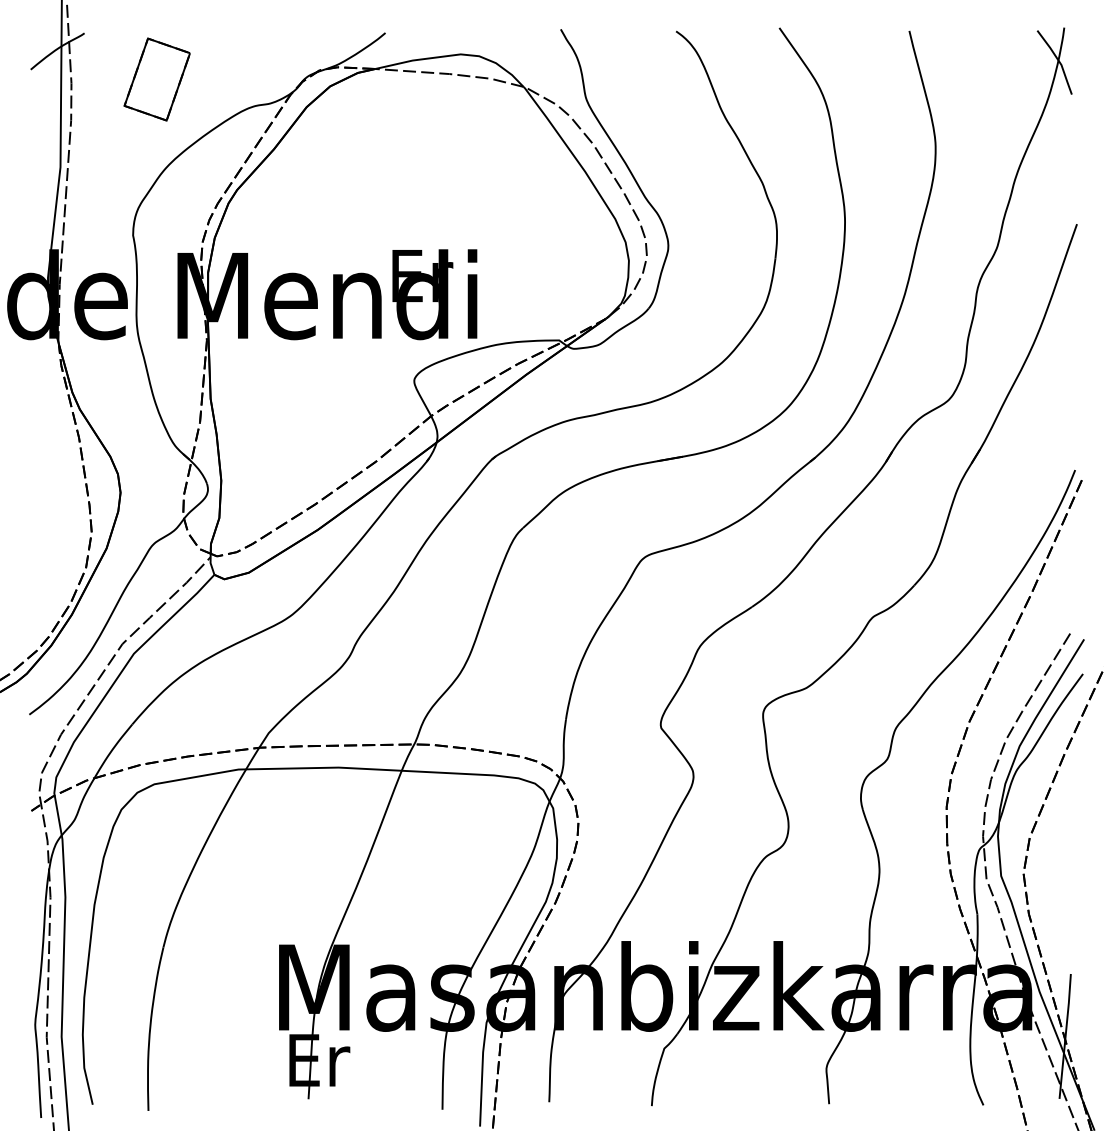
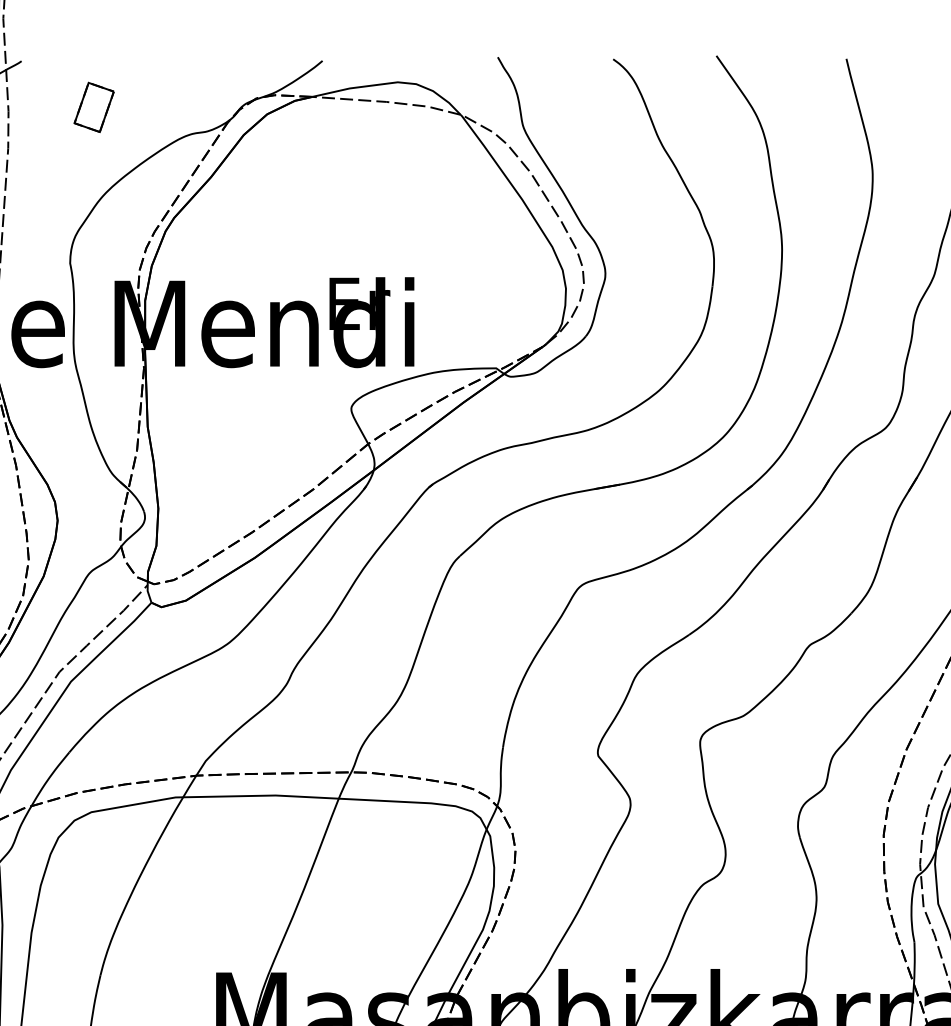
part: (156, 79) -> (93, 107), size x0.6

